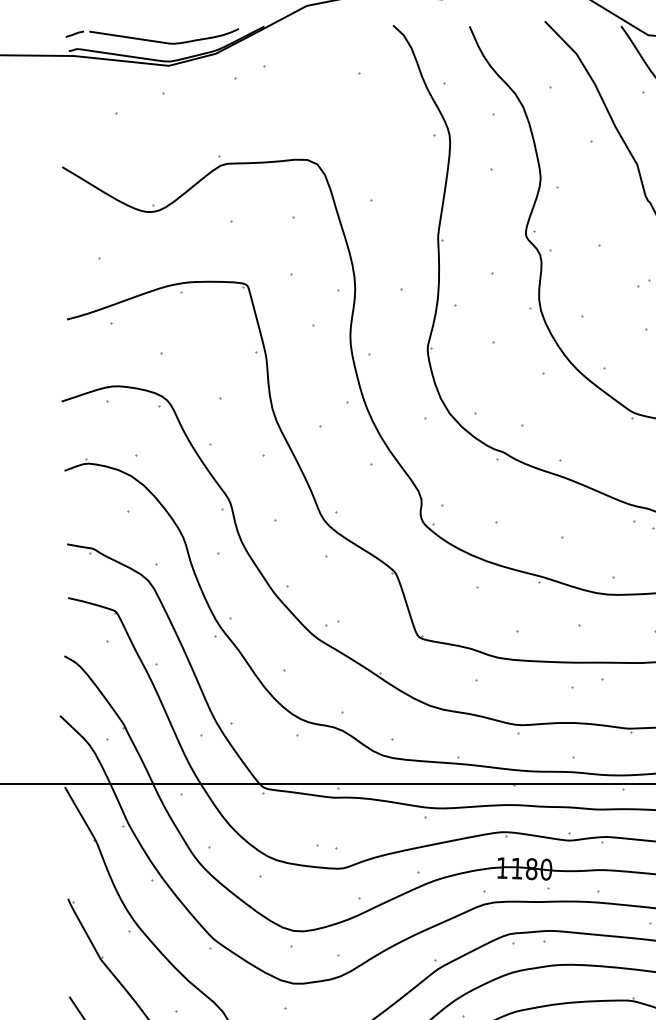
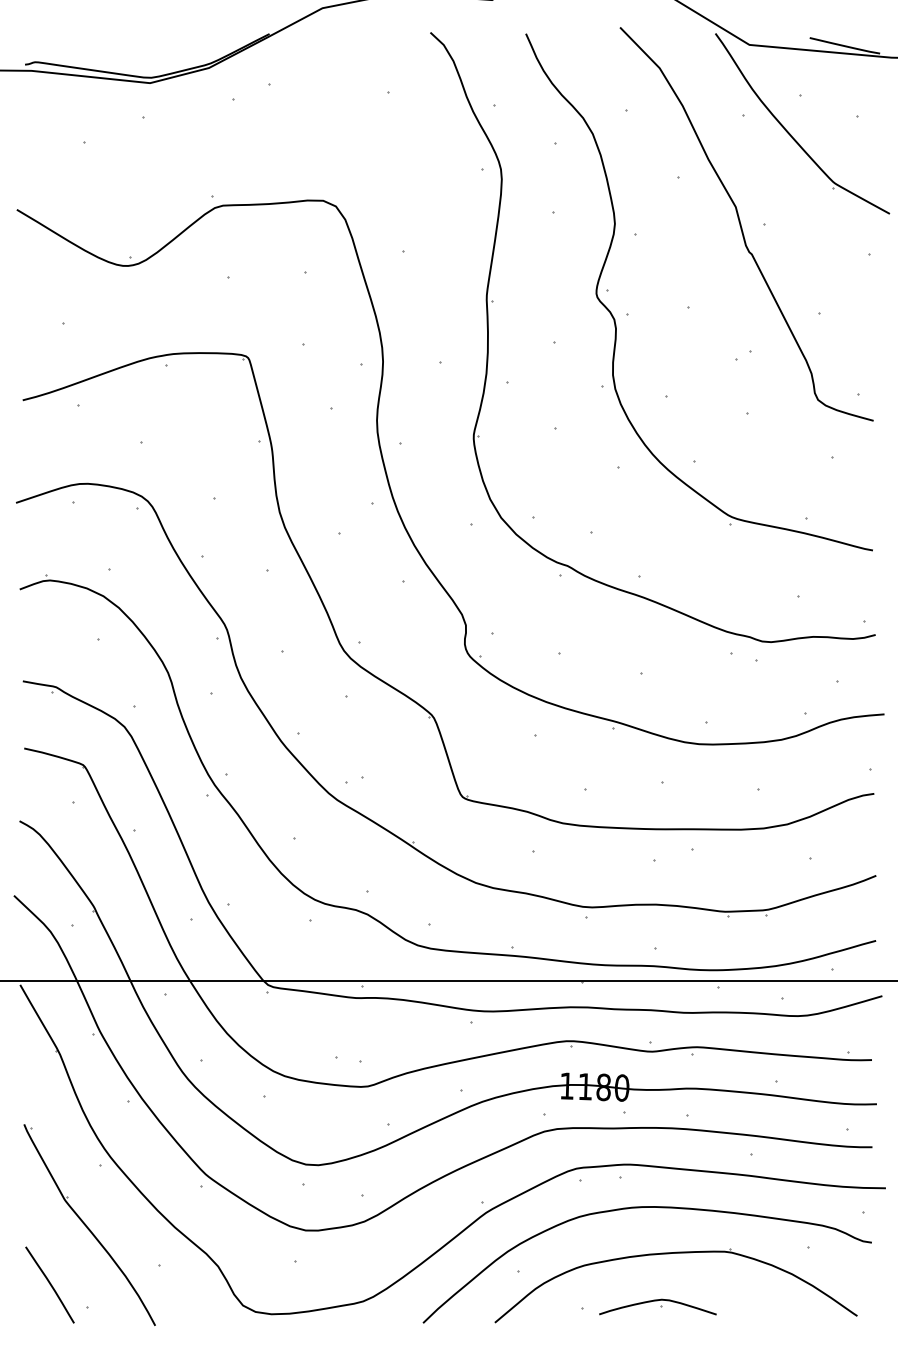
part: (152, 36) -> (129, 46), removed

